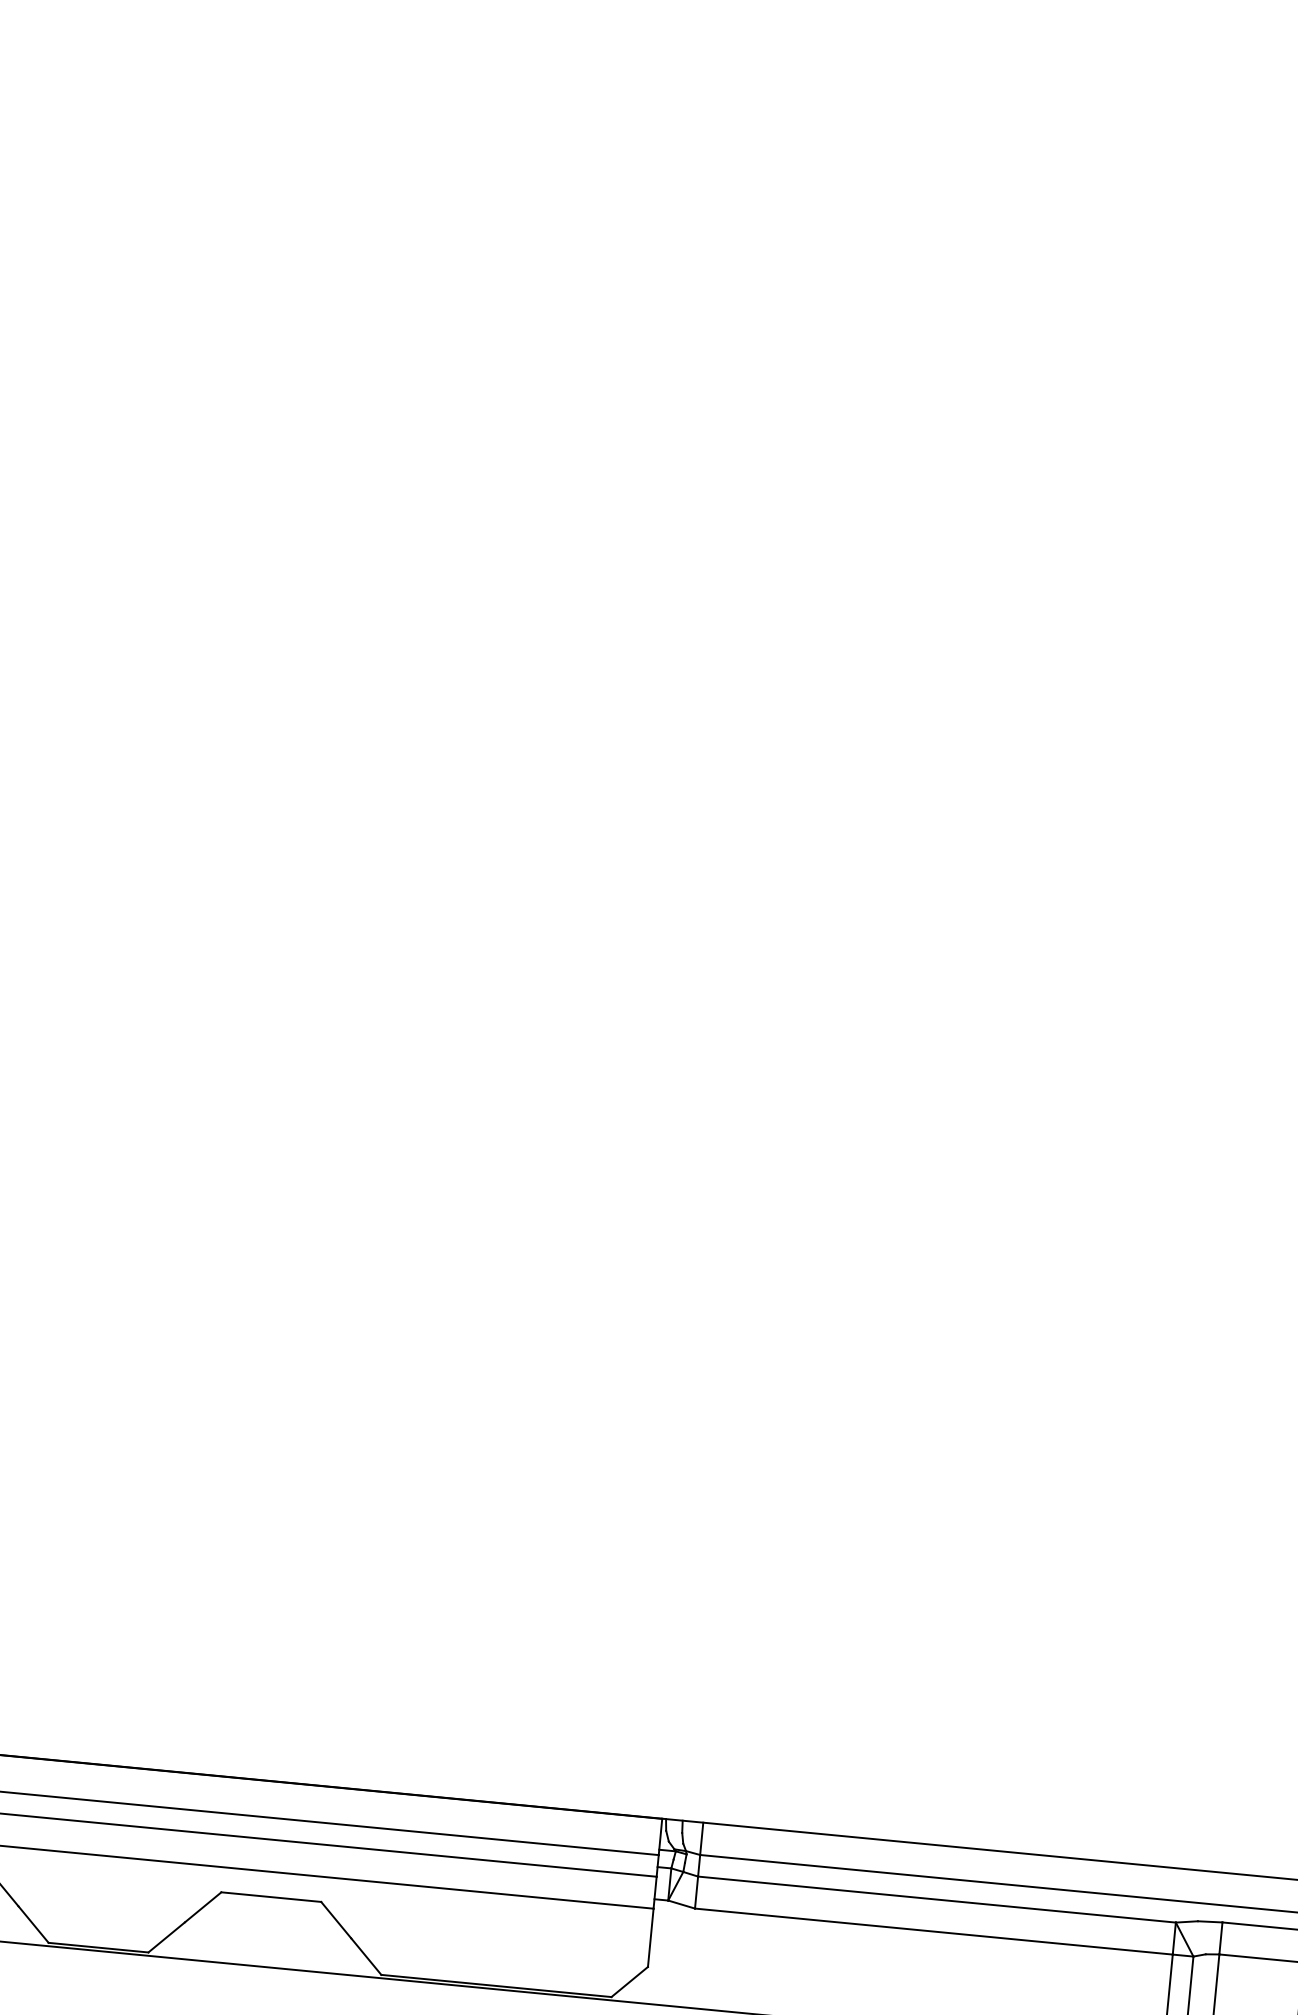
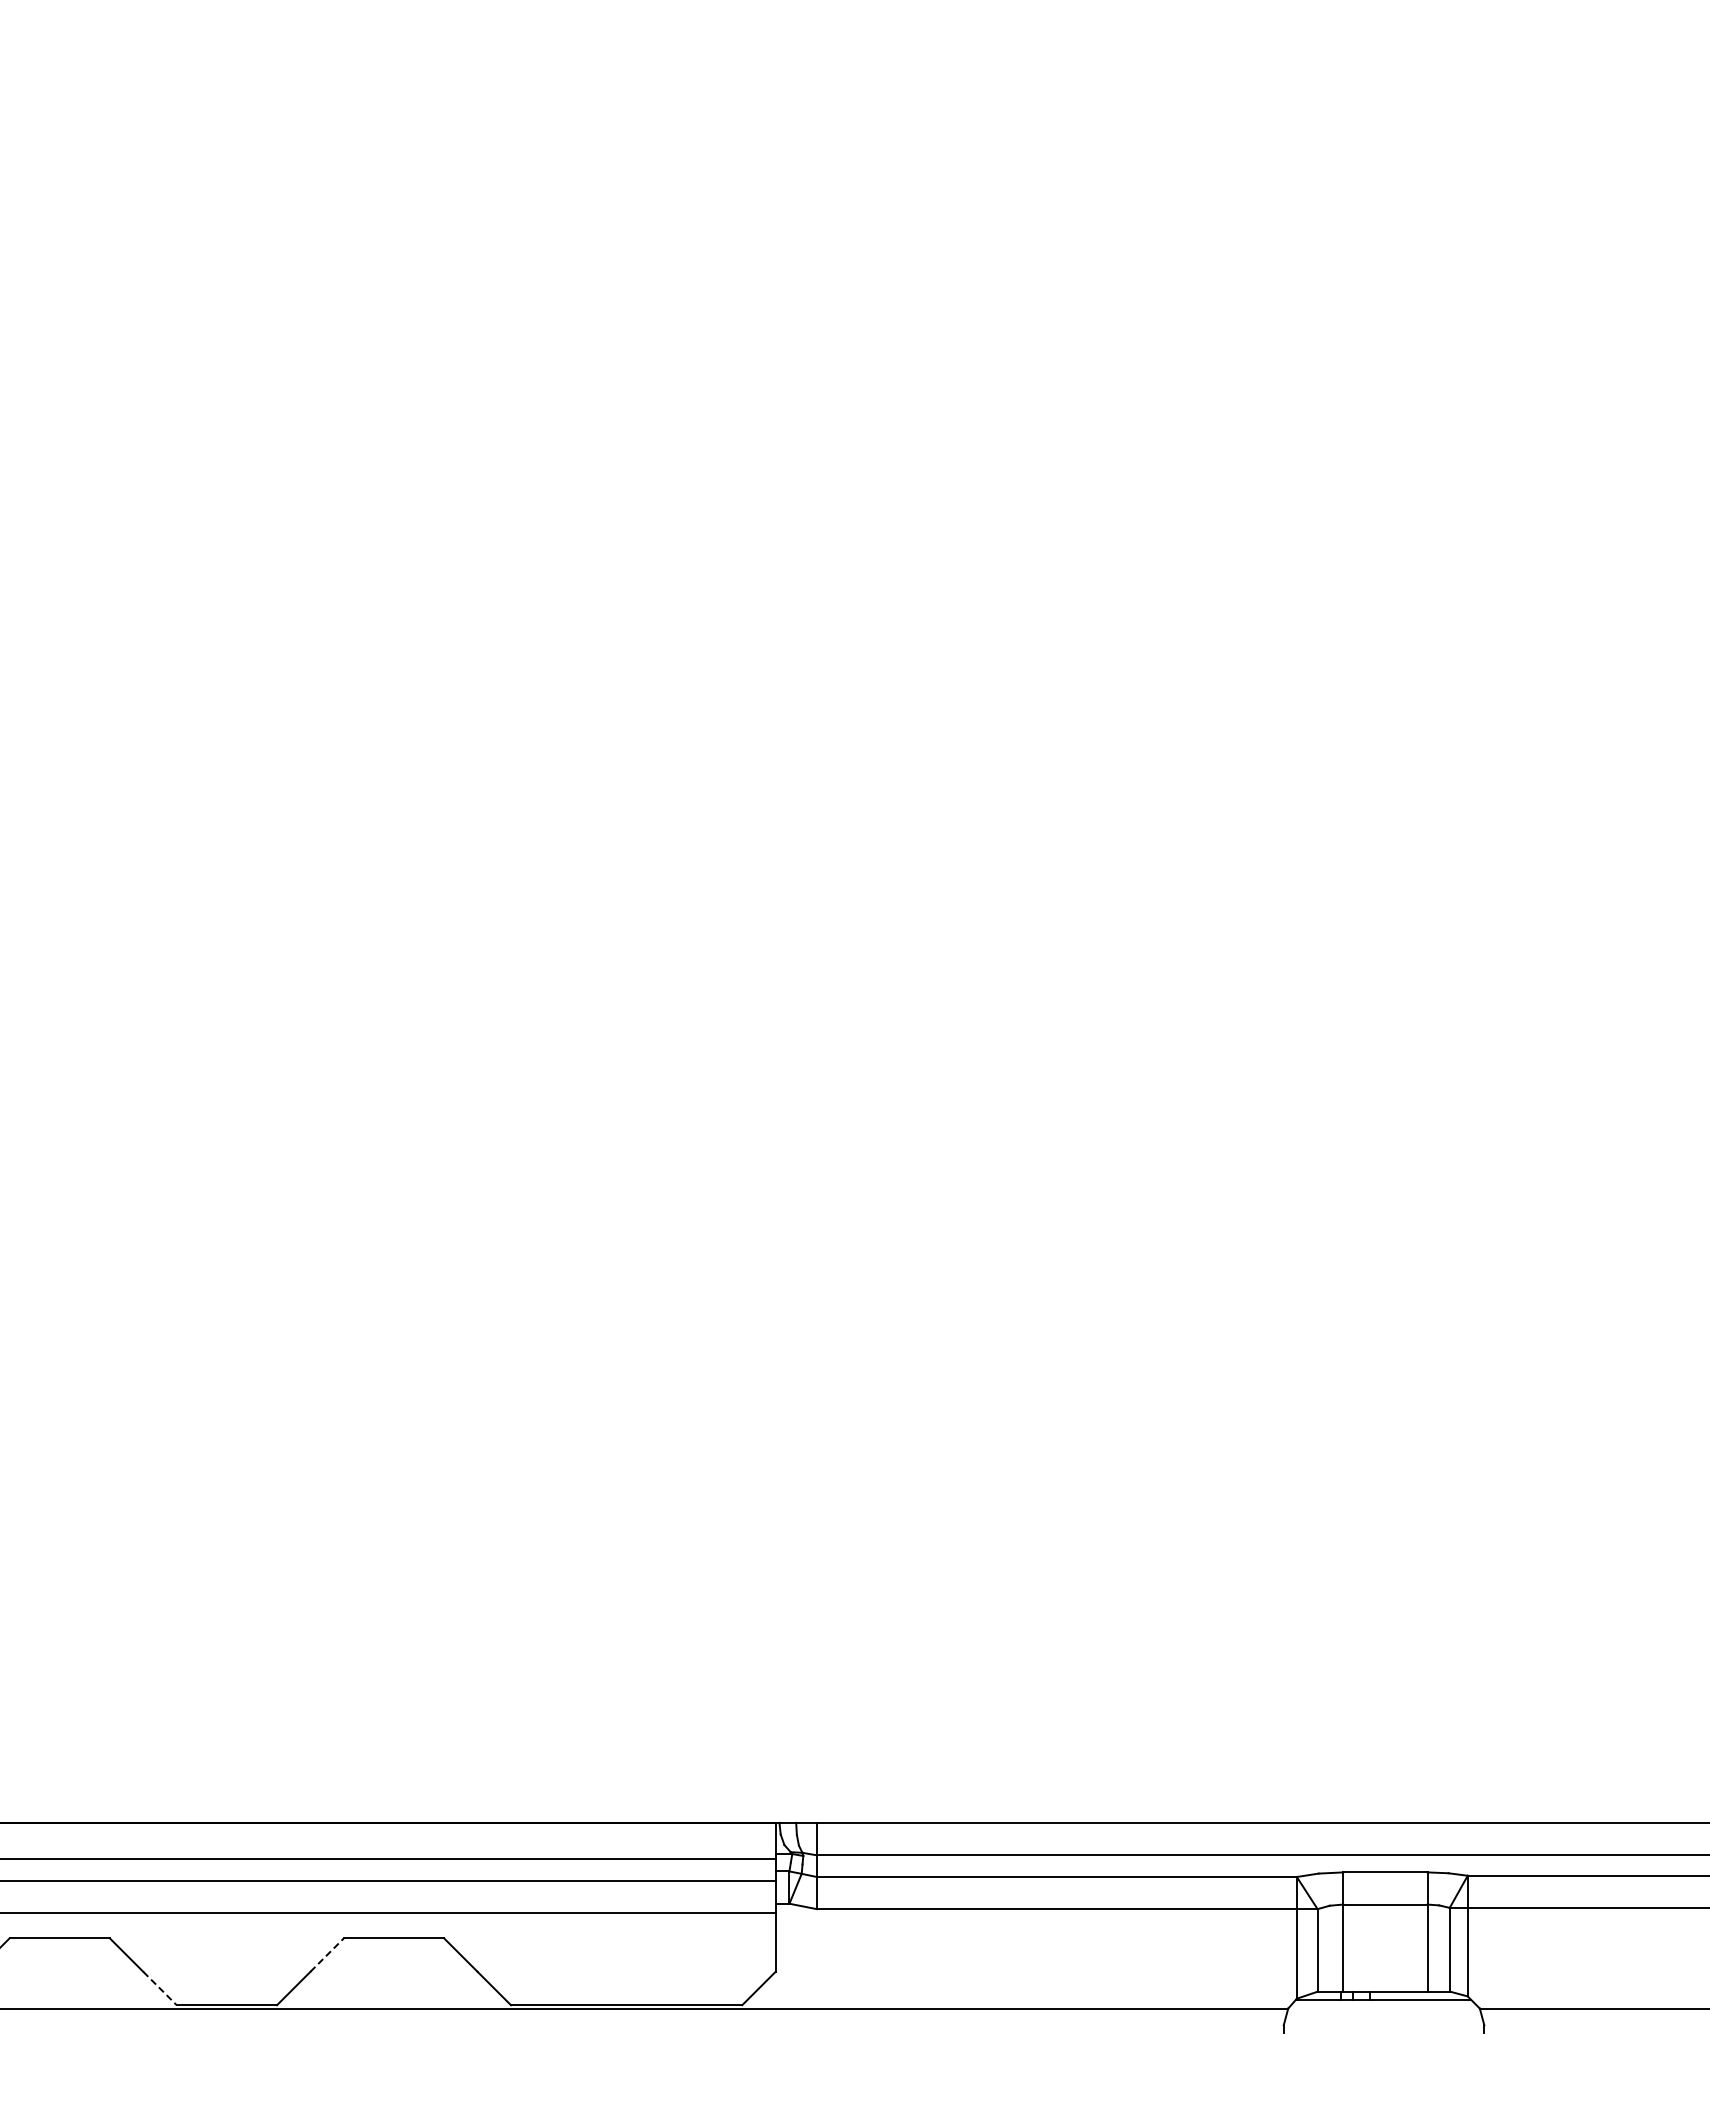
line: (203, 1907) -> (327, 1955), solid -> dashed
line: (34, 1924) -> (160, 1988), solid -> dashed

